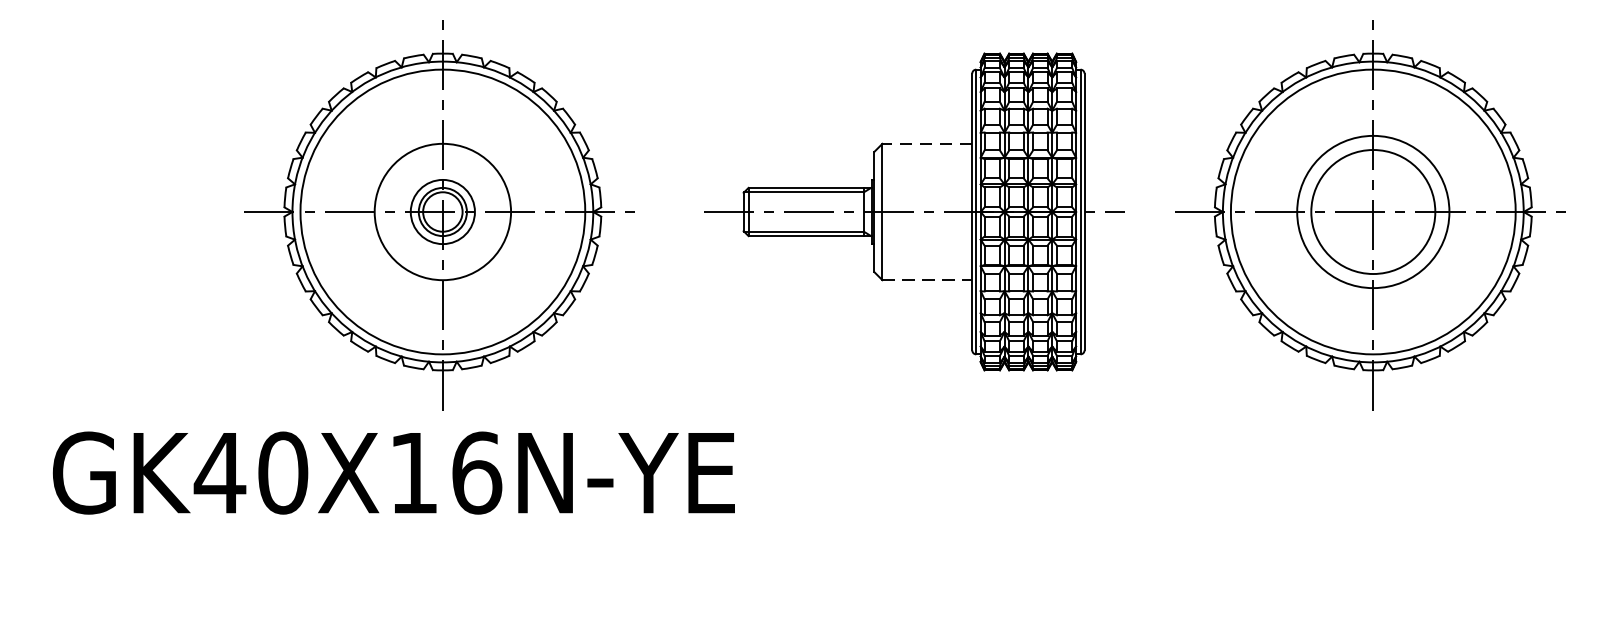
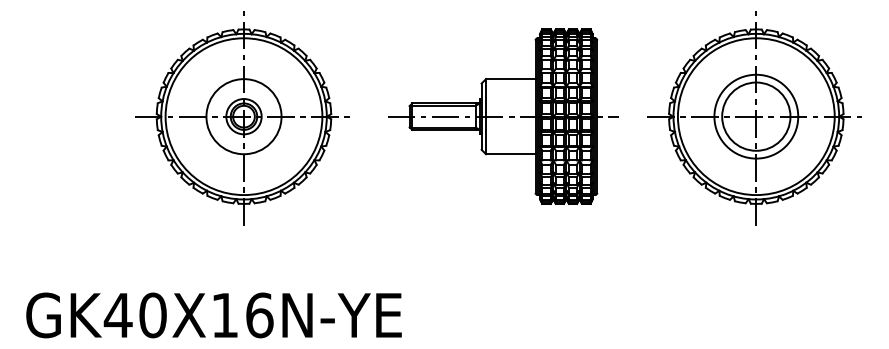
line: (926, 144) -> (510, 79), dashed -> solid
line: (926, 280) -> (510, 154), dashed -> solid
text: (392, 473) -> (213, 315), moved

